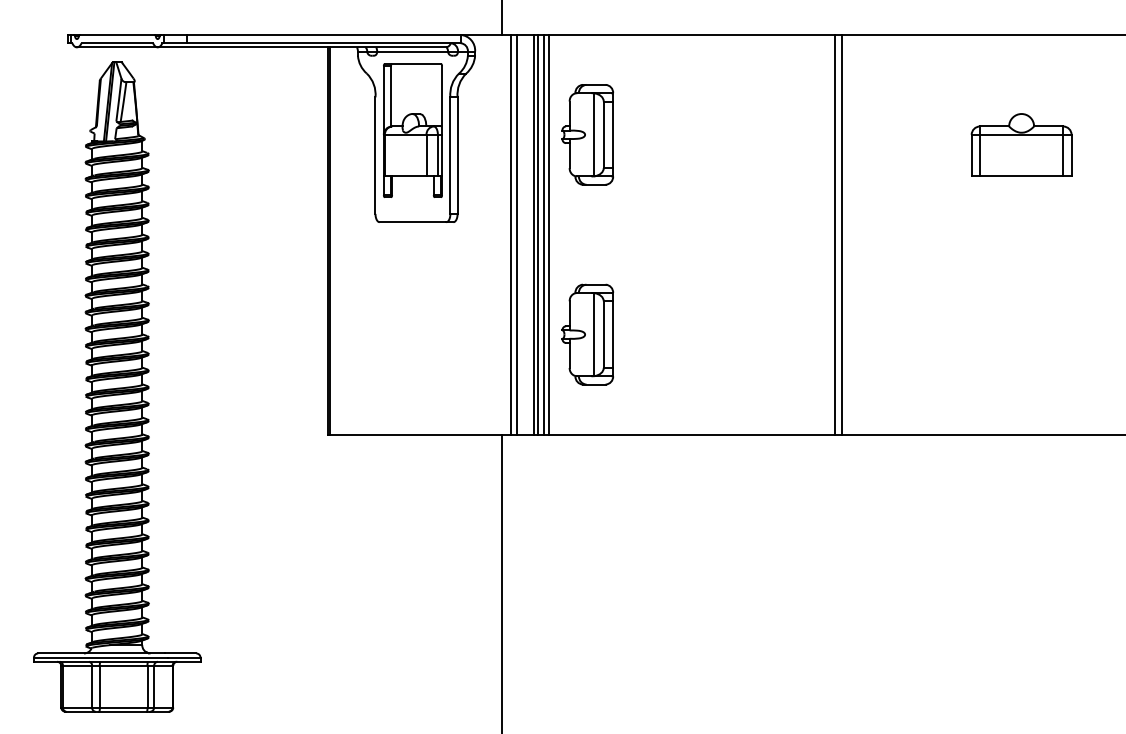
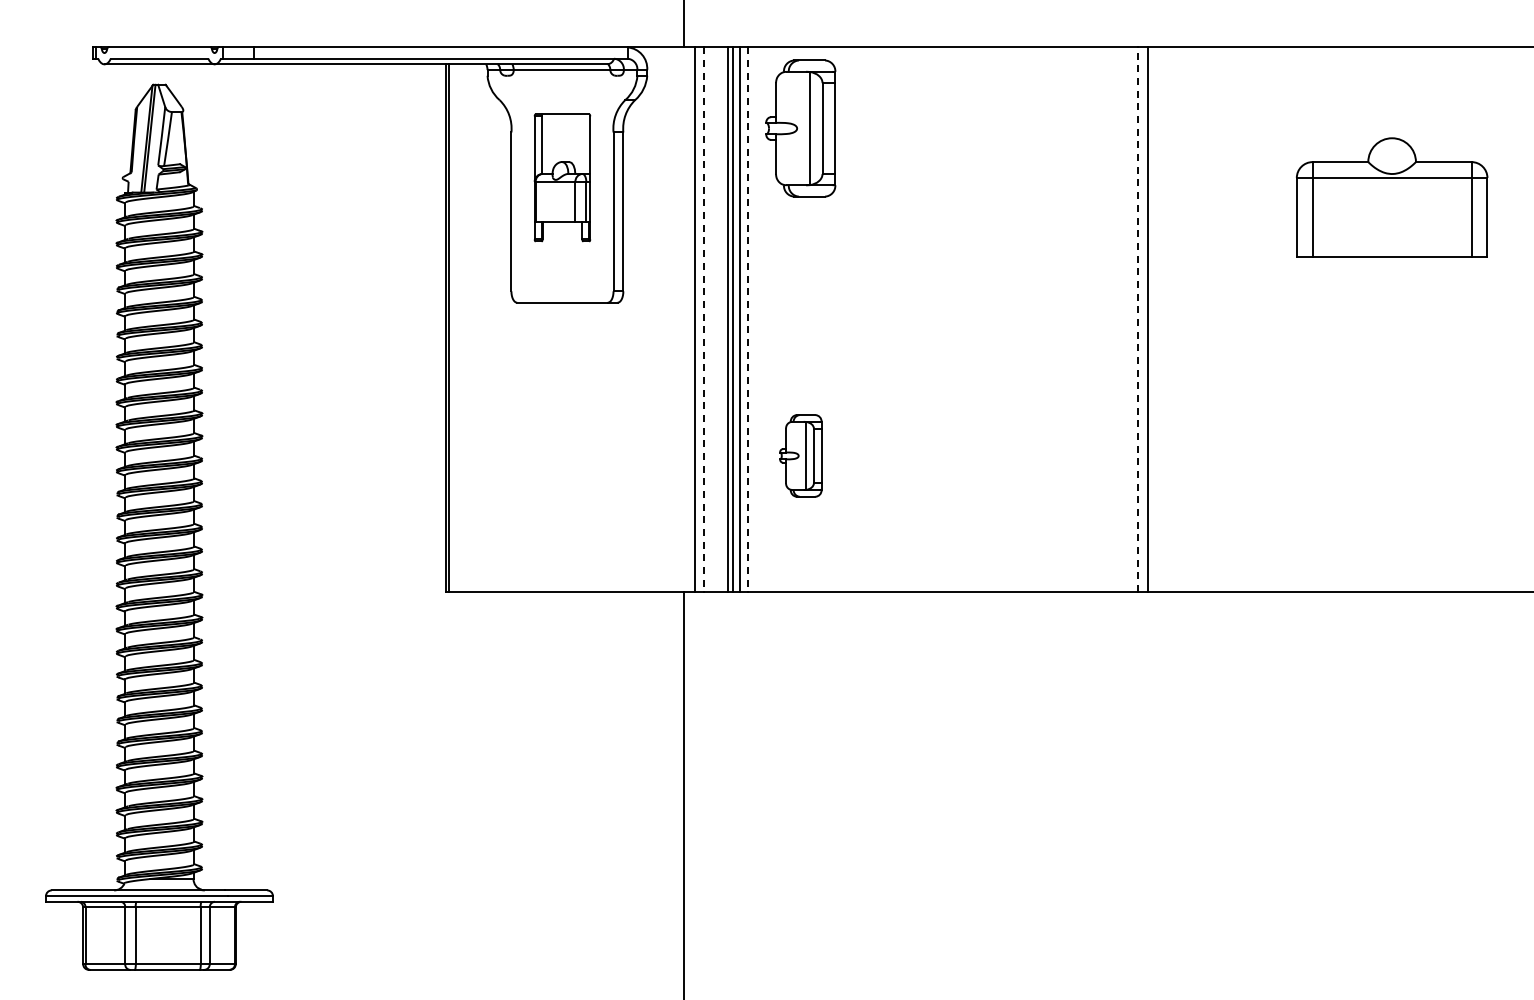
part: (412, 130) -> (562, 177), size x0.7
part: (587, 134) -> (800, 128), moved
part: (1021, 145) -> (1391, 197), size x1.4
line: (835, 234) -> (1138, 319), solid -> dashed
line: (516, 235) -> (703, 320), solid -> dashed
line: (548, 235) -> (747, 320), solid -> dashed
part: (587, 334) -> (800, 455), size x0.6

